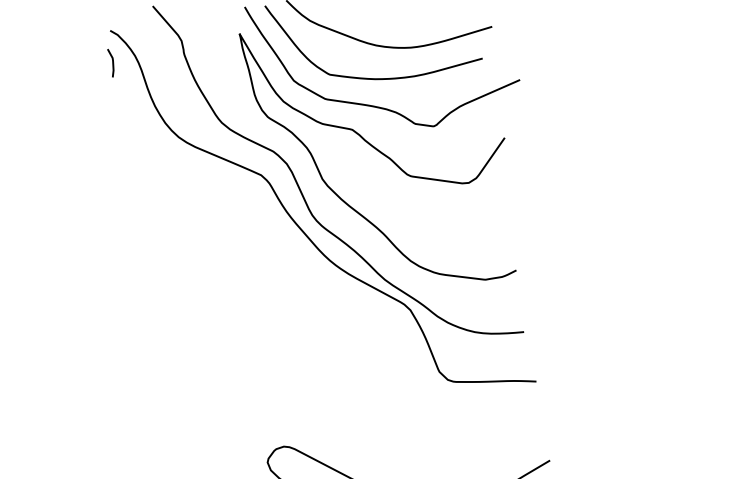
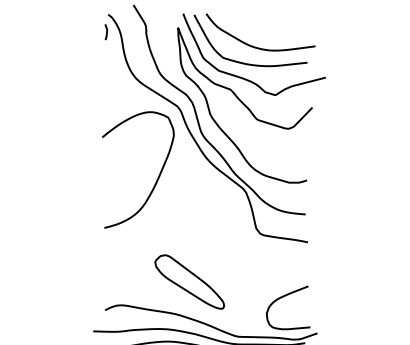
part: (245, 313) -> (156, 179), added

